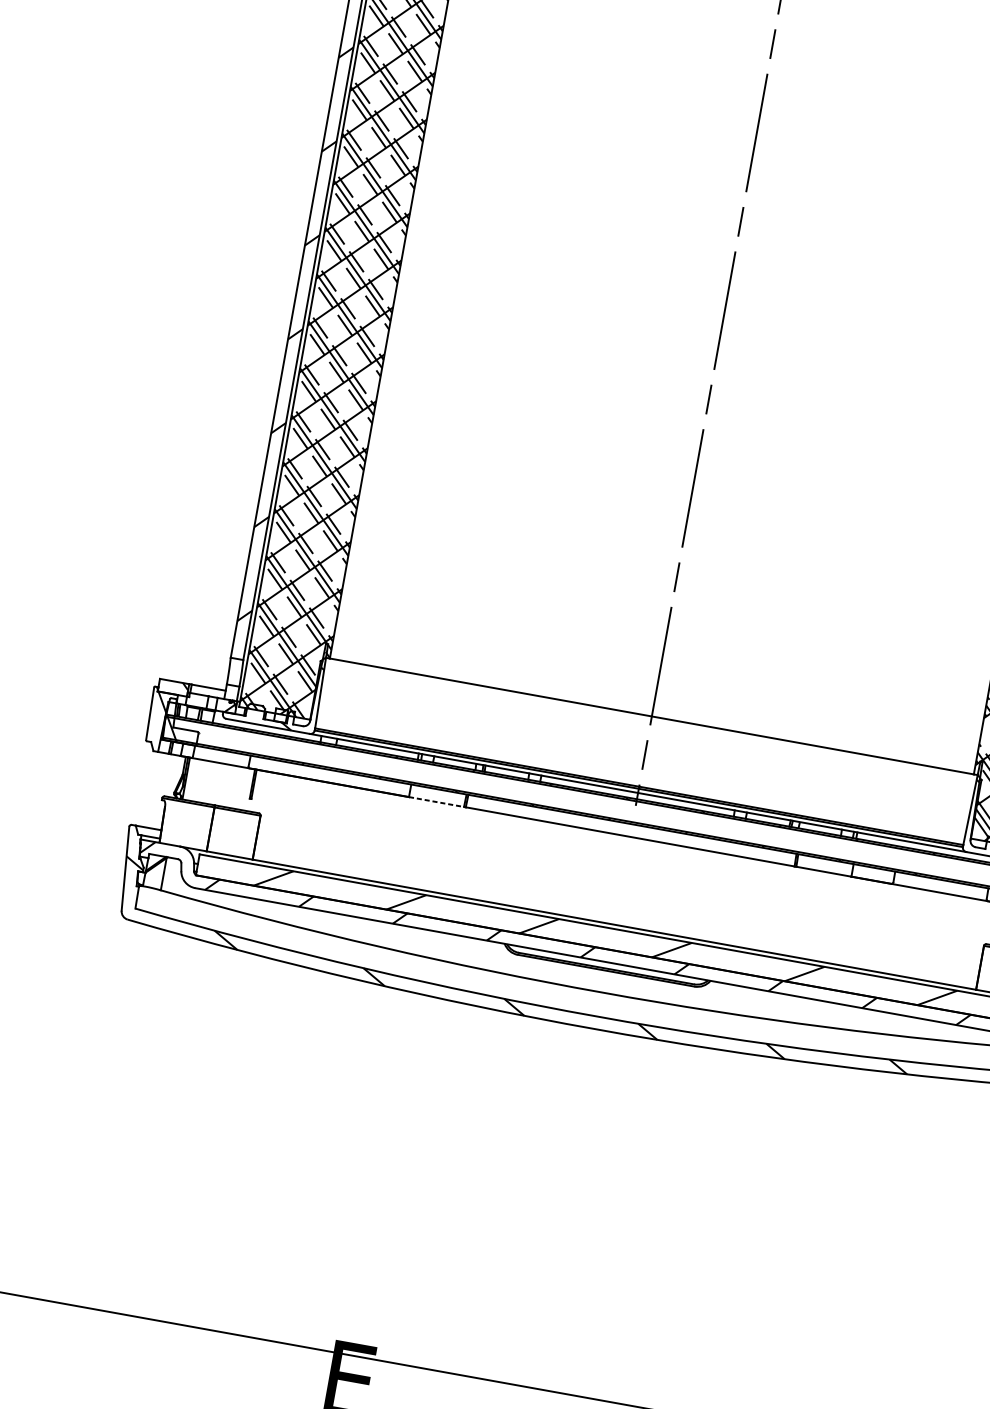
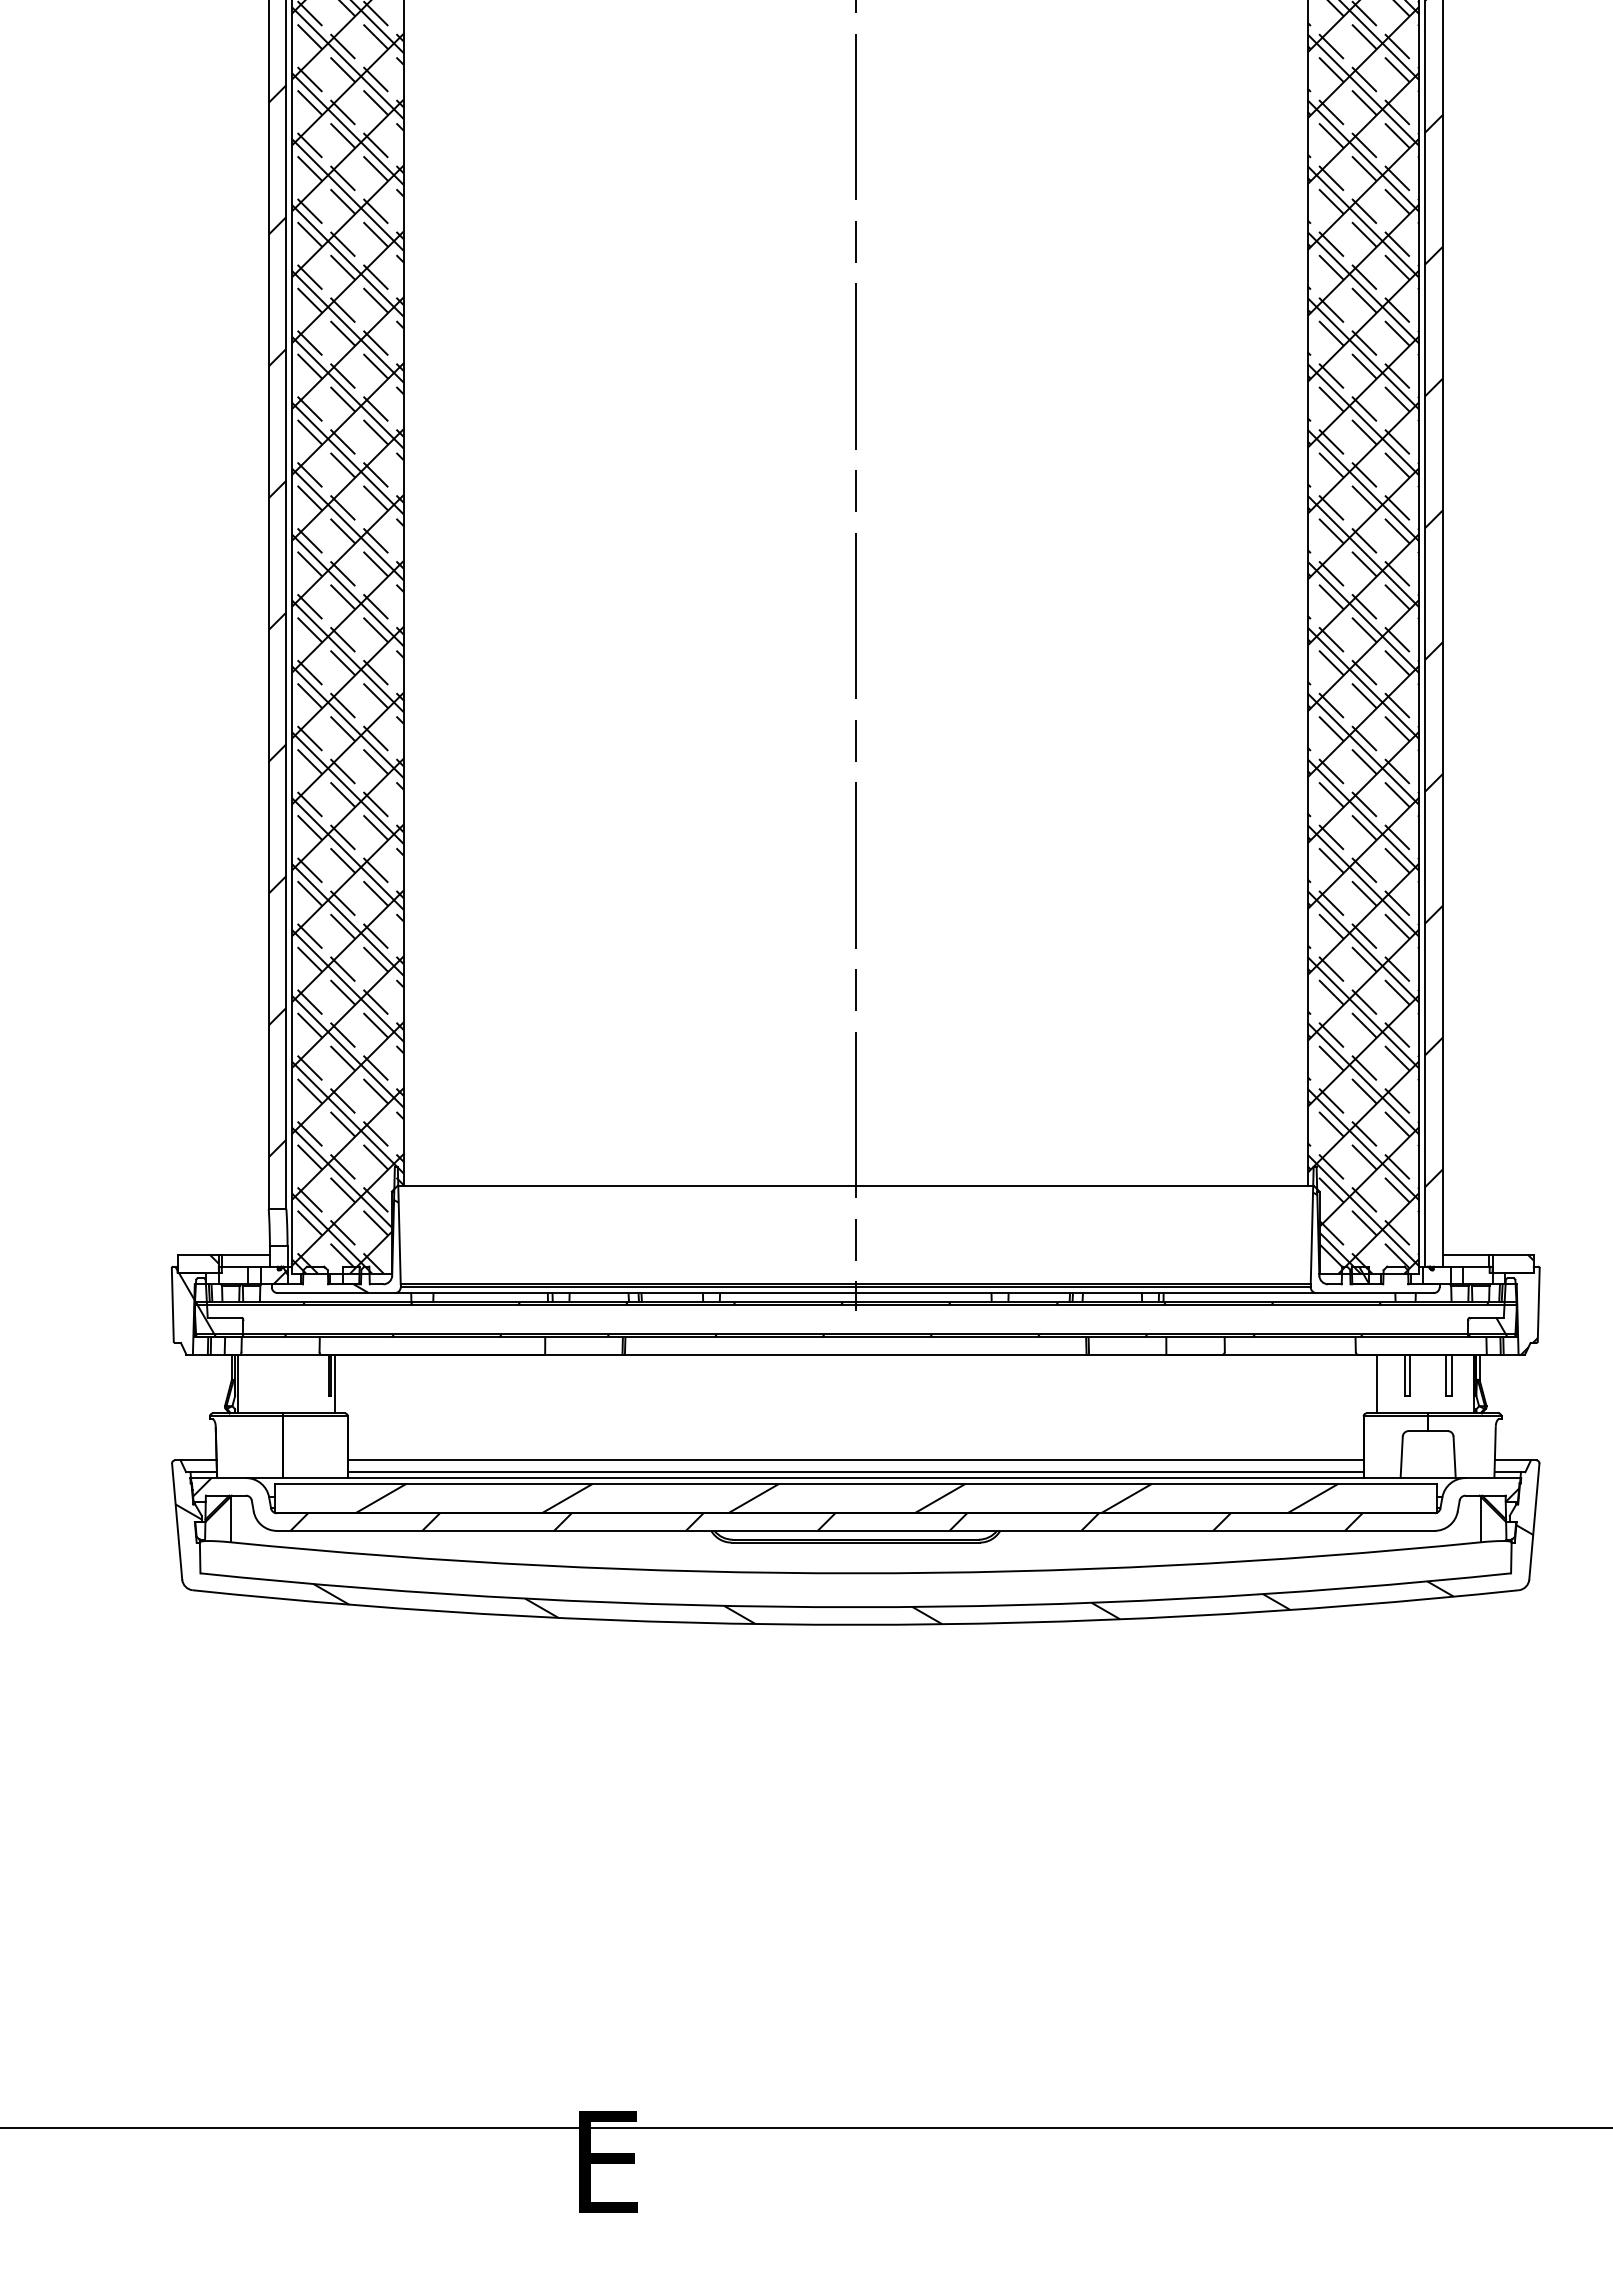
line: (255, 790) -> (334, 1383), added
line: (436, 801) -> (583, 1354), dashed -> solid
line: (616, 912) -> (855, 1460), added
line: (614, 920) -> (855, 1472), added

